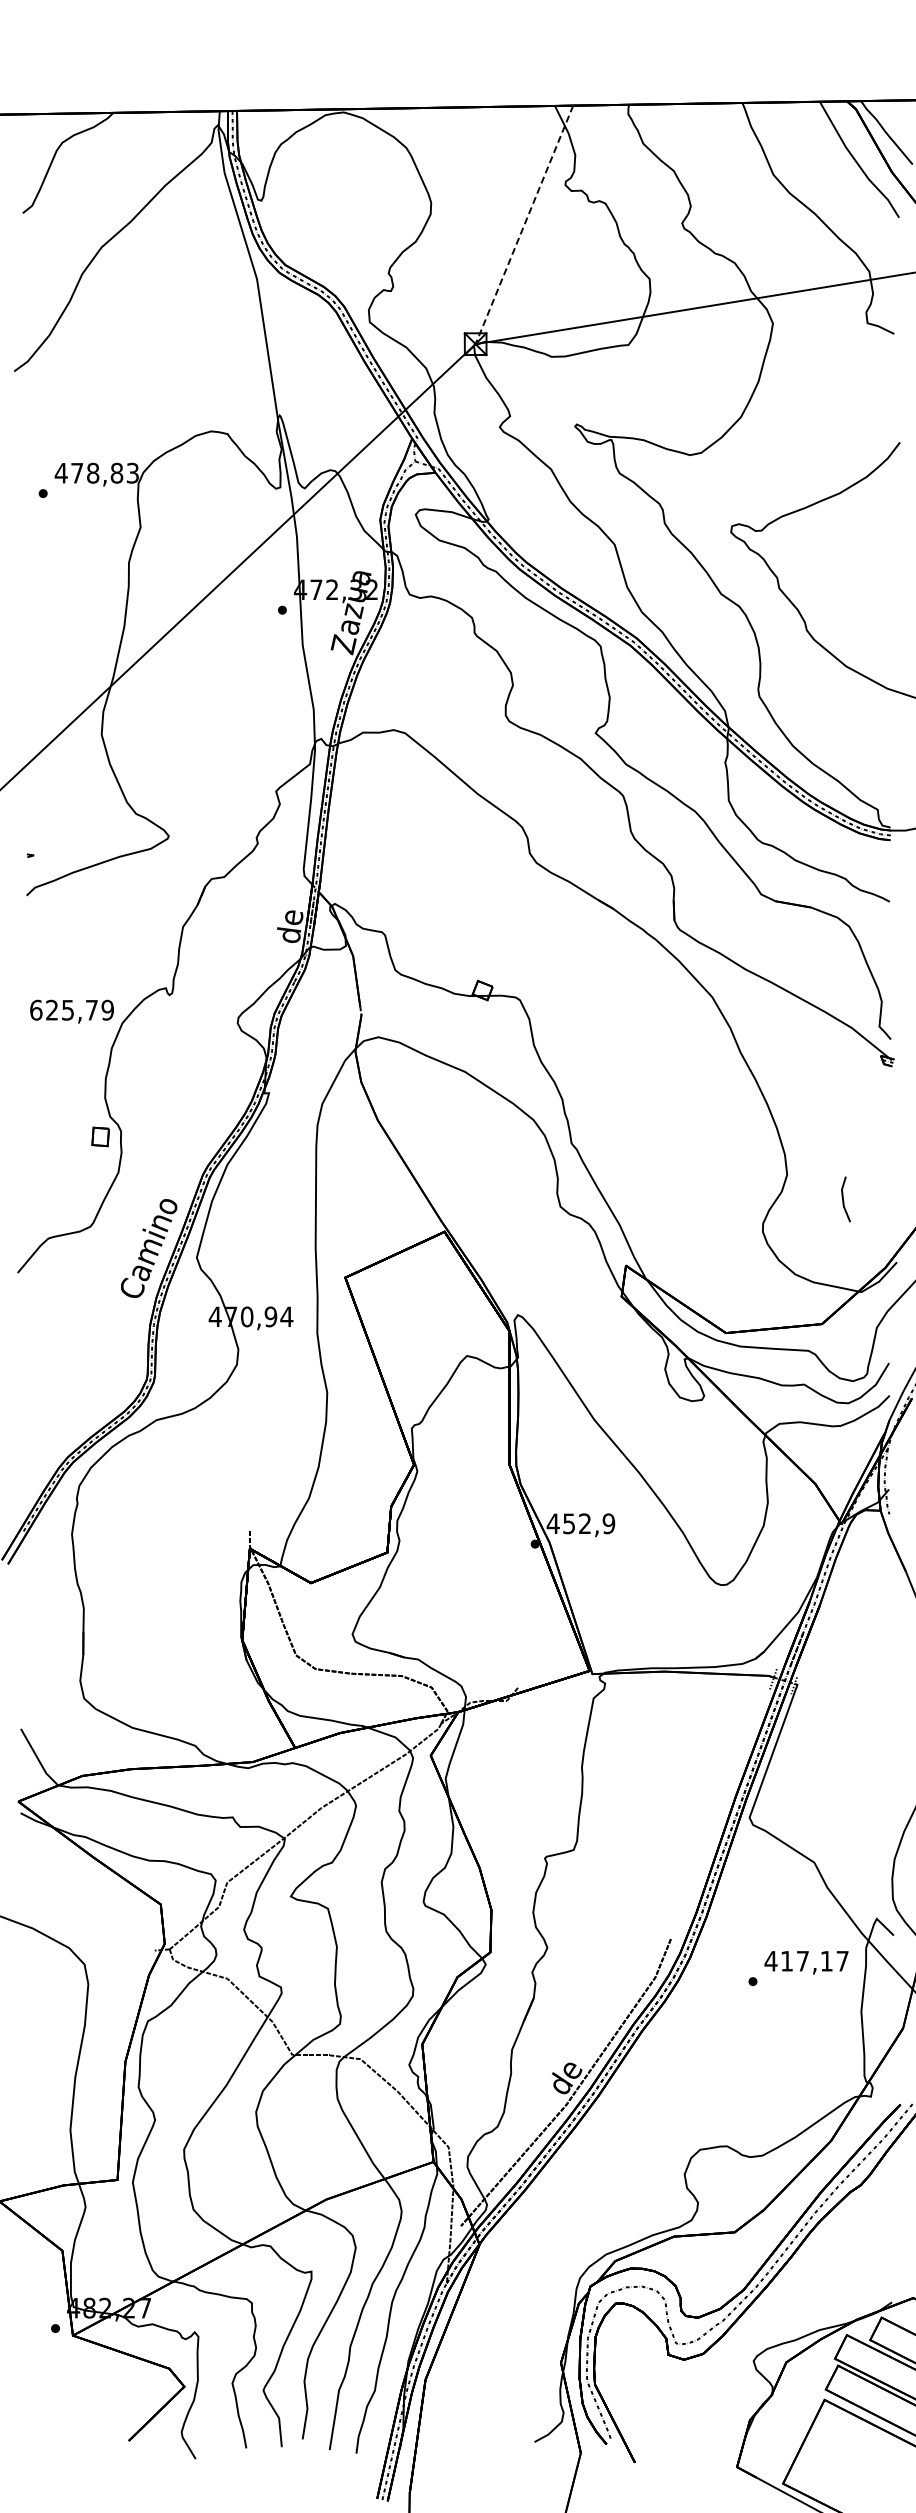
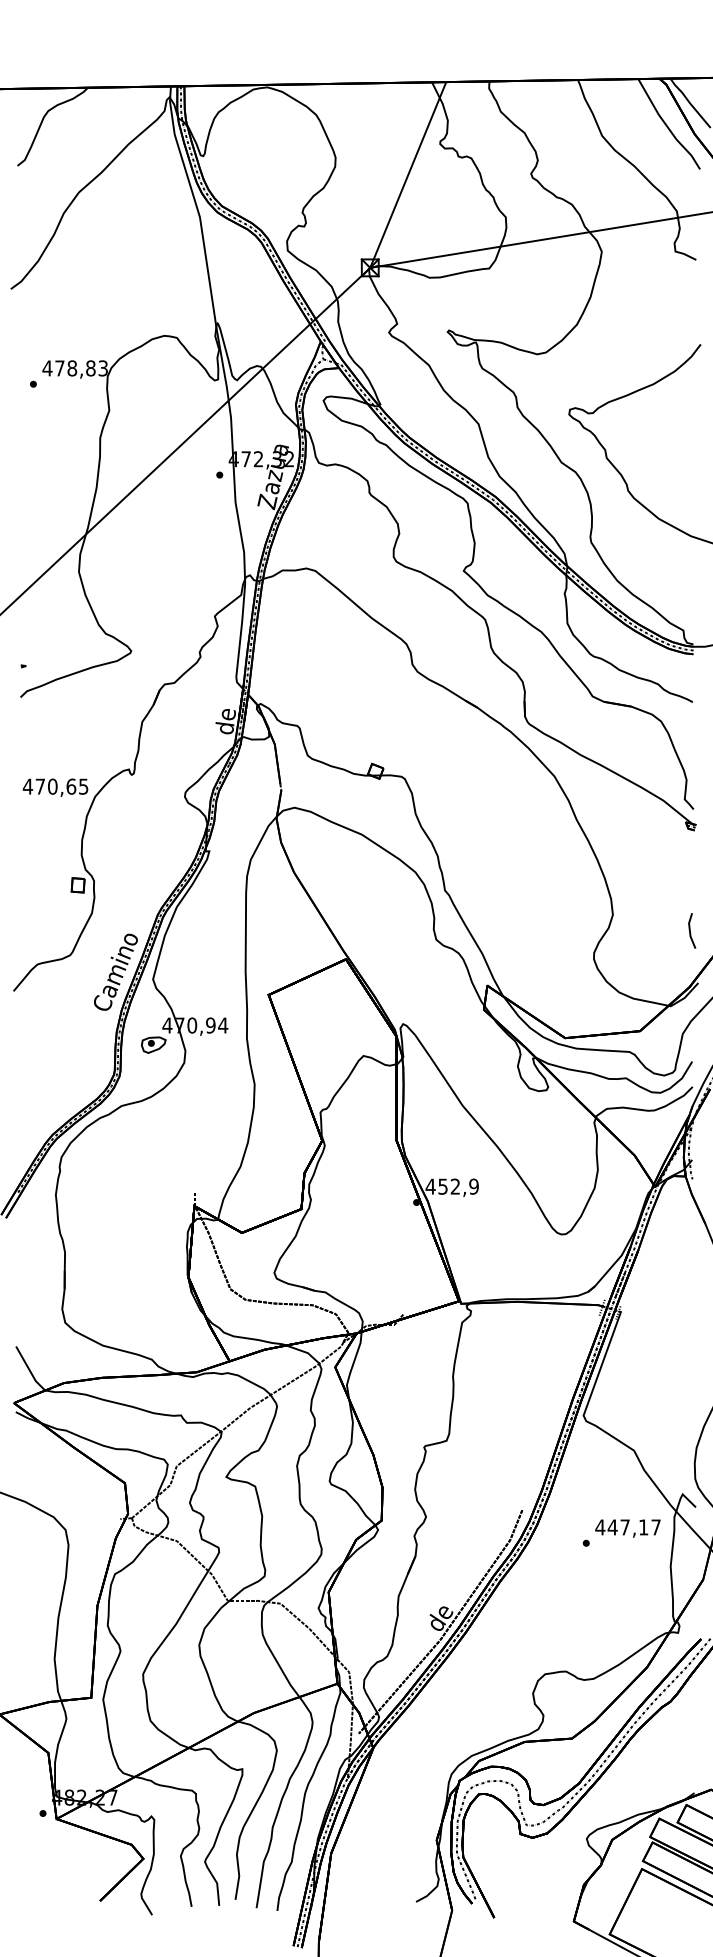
line: (524, 224) -> (408, 174), dashed -> solid
text: (71, 1009) -> (55, 786), 625,79 -> 470,65
line: (844, 1200) -> (691, 931), moved
part: (197, 1341) -> (153, 1044), added
text: (786, 1961) -> (612, 1527), 417,17 -> 447,17

